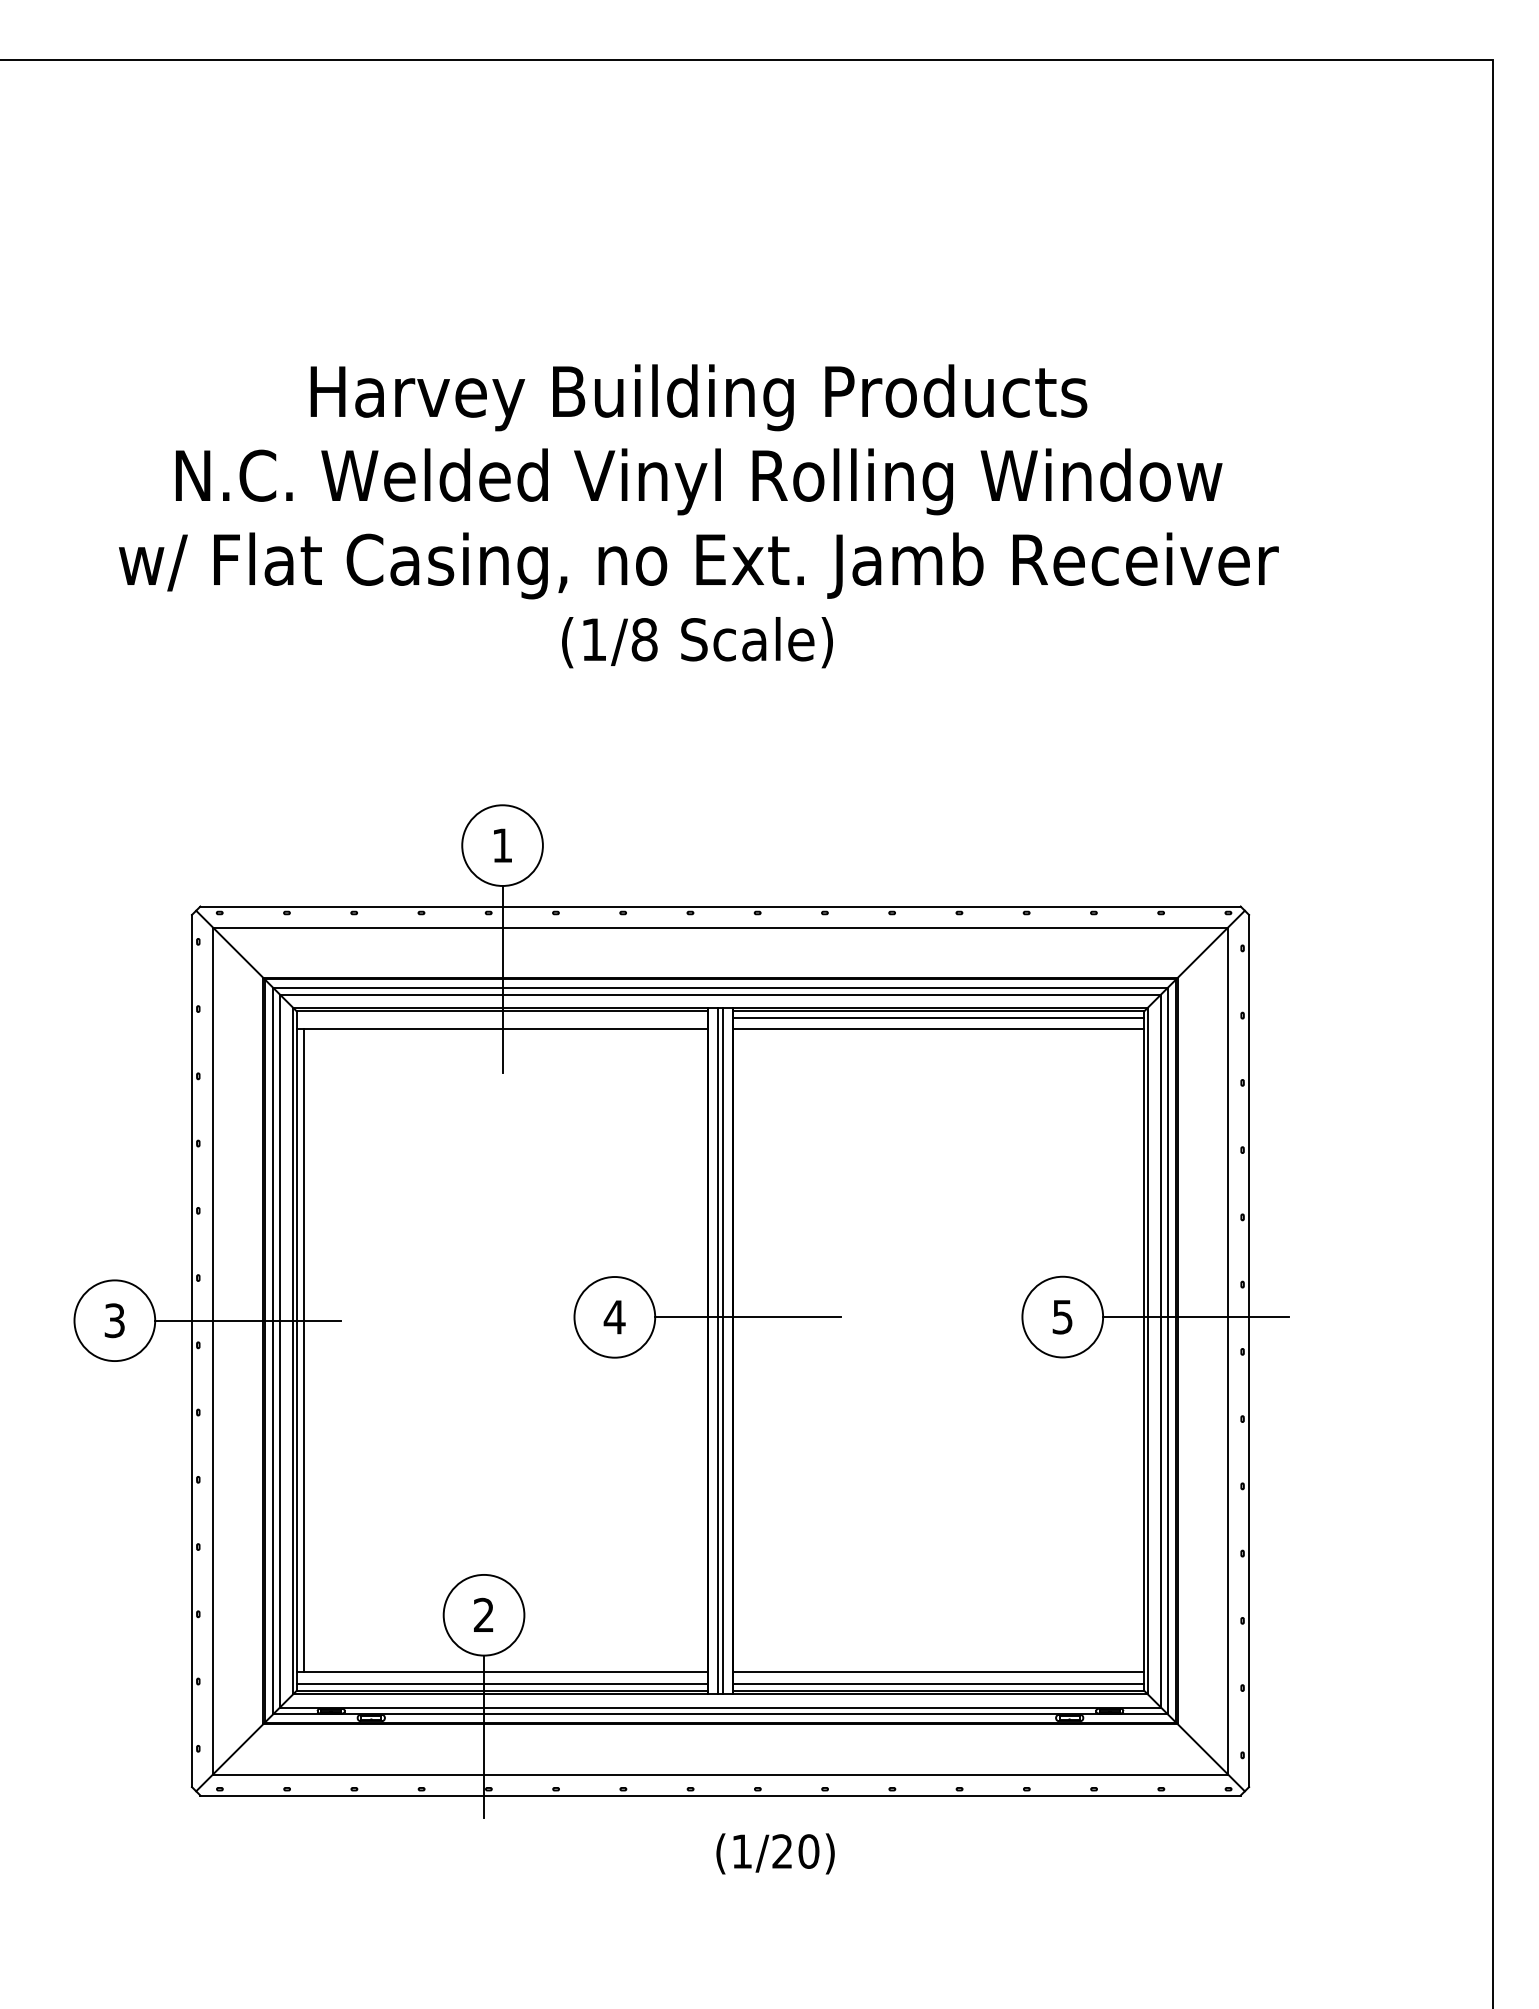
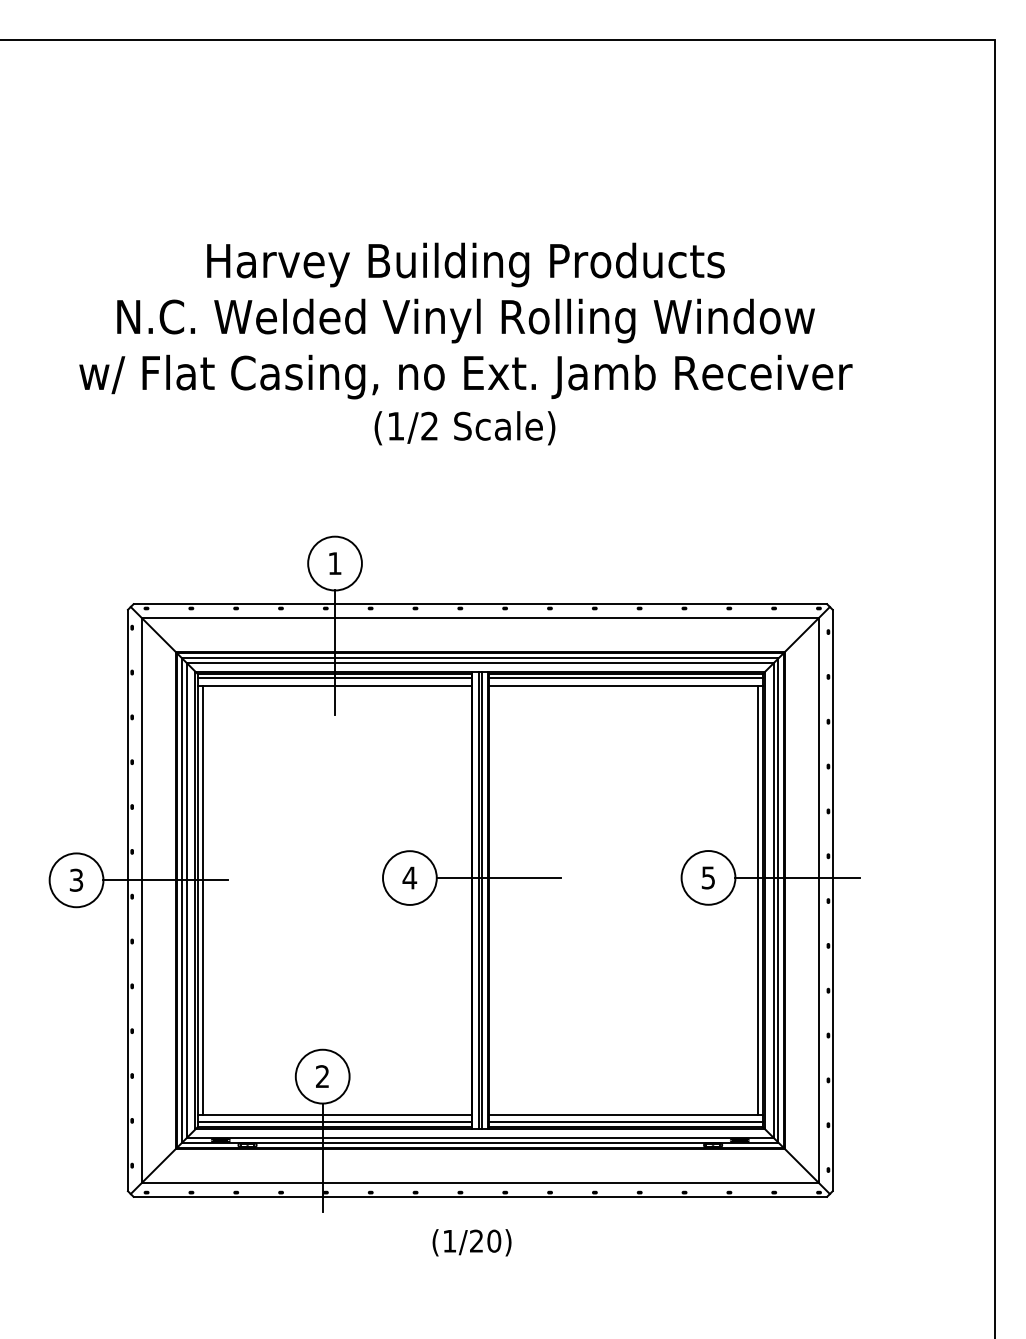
text: (644, 638) -> (429, 425), (1/8 -> (1/2
line: (501, 1018) -> (334, 678), added
line: (1136, 1351) -> (757, 900), added
text: (774, 1853) -> (471, 1242), moved

